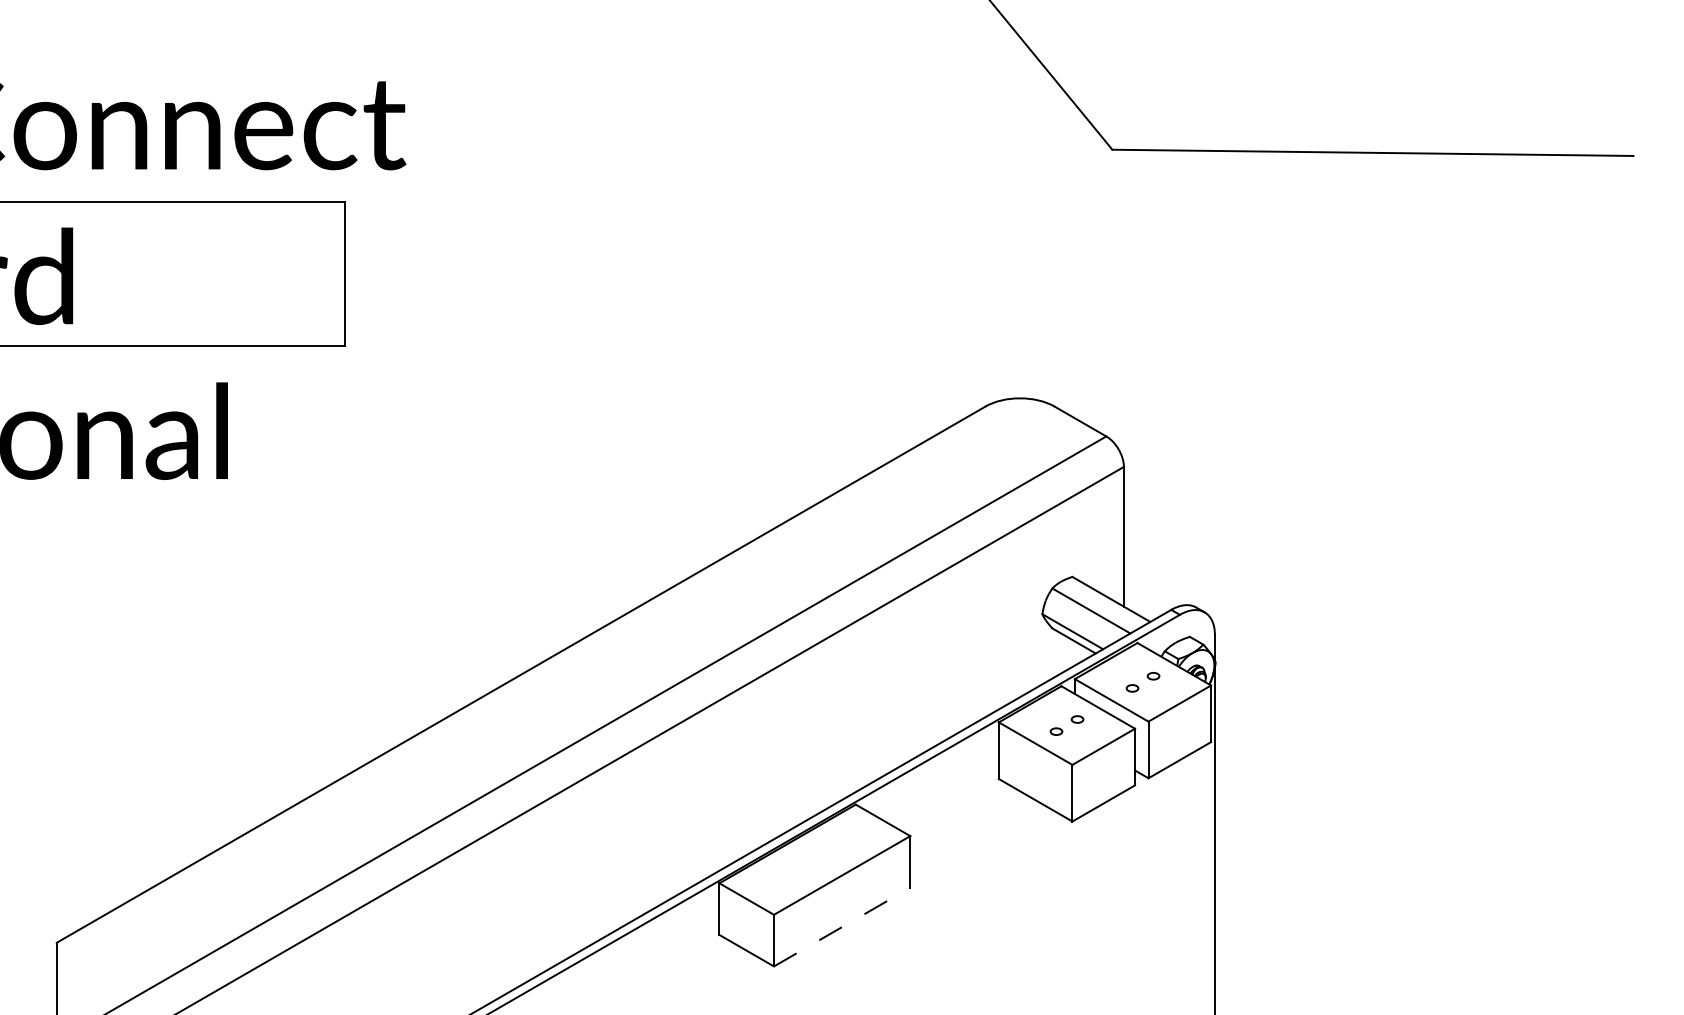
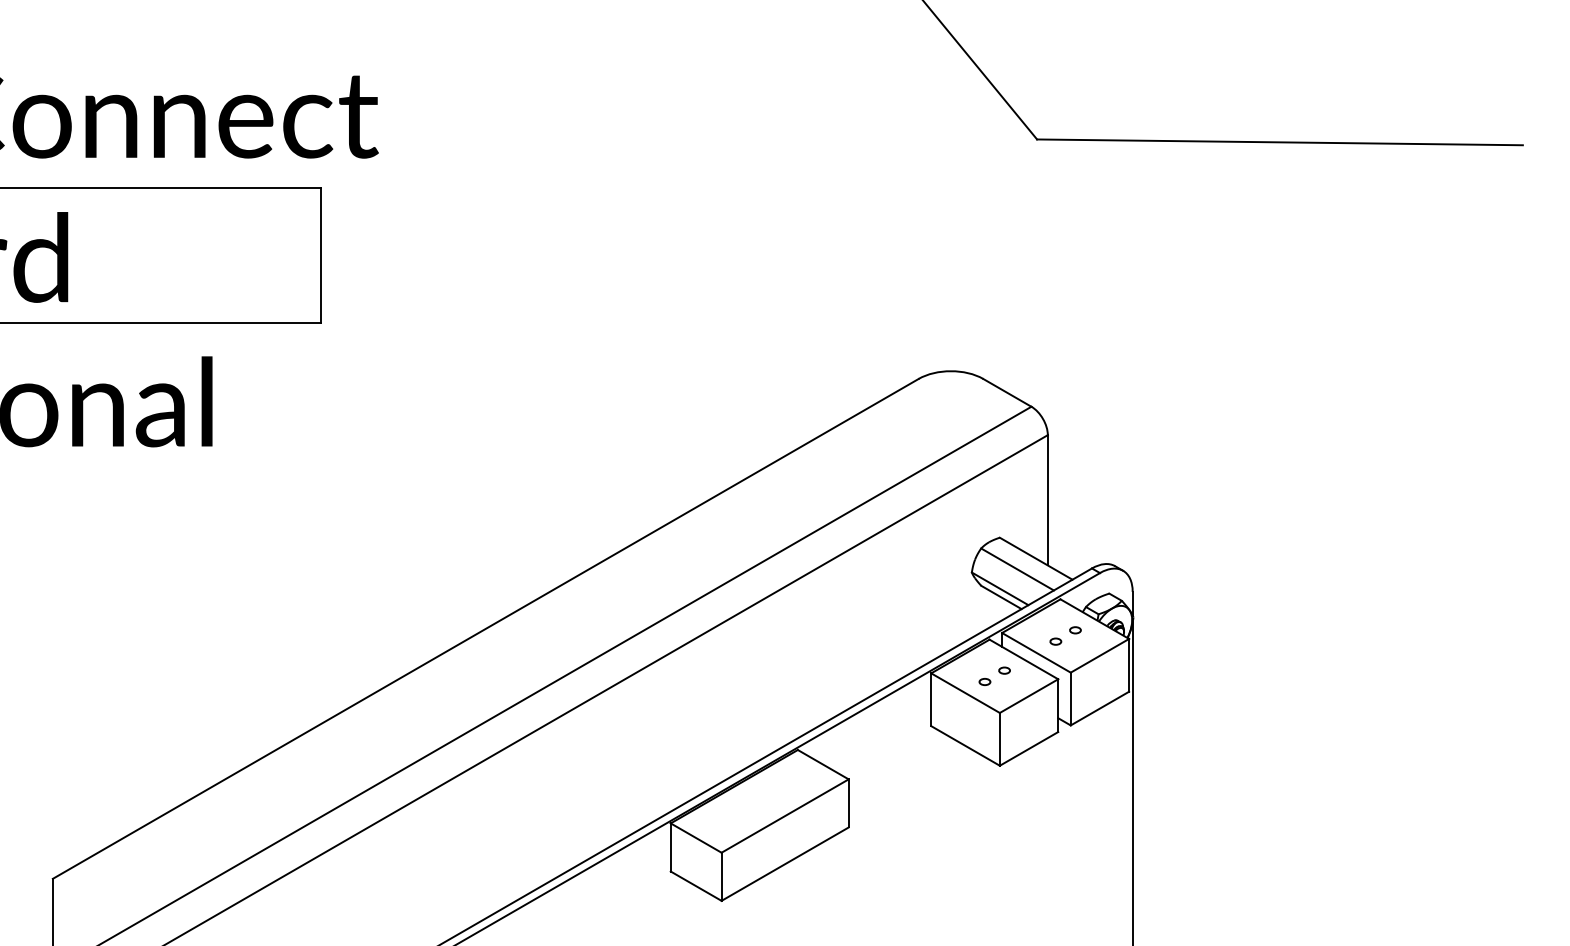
line: (842, 927) -> (785, 864), dashed -> solid

